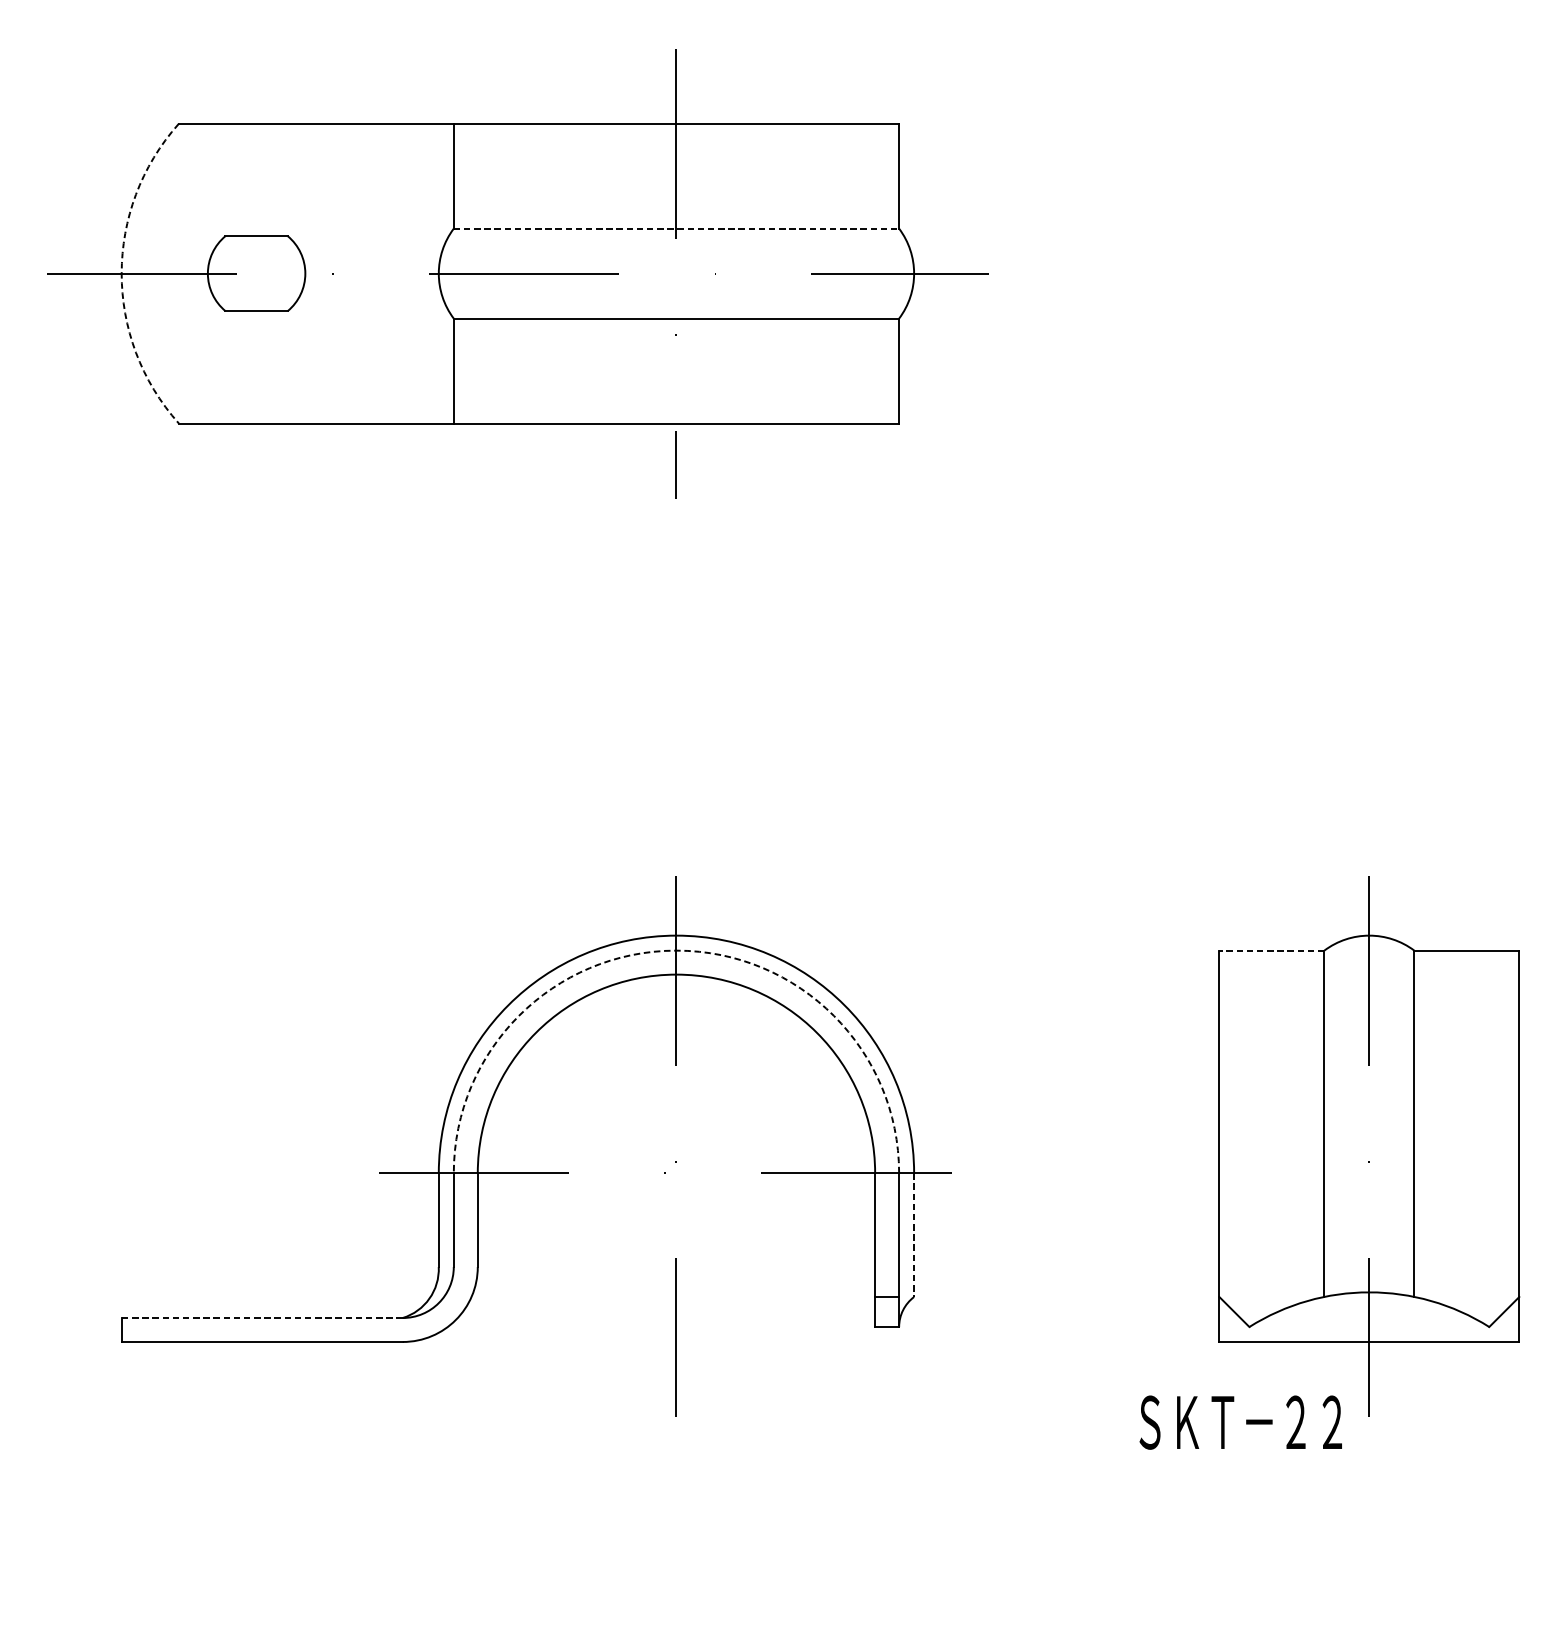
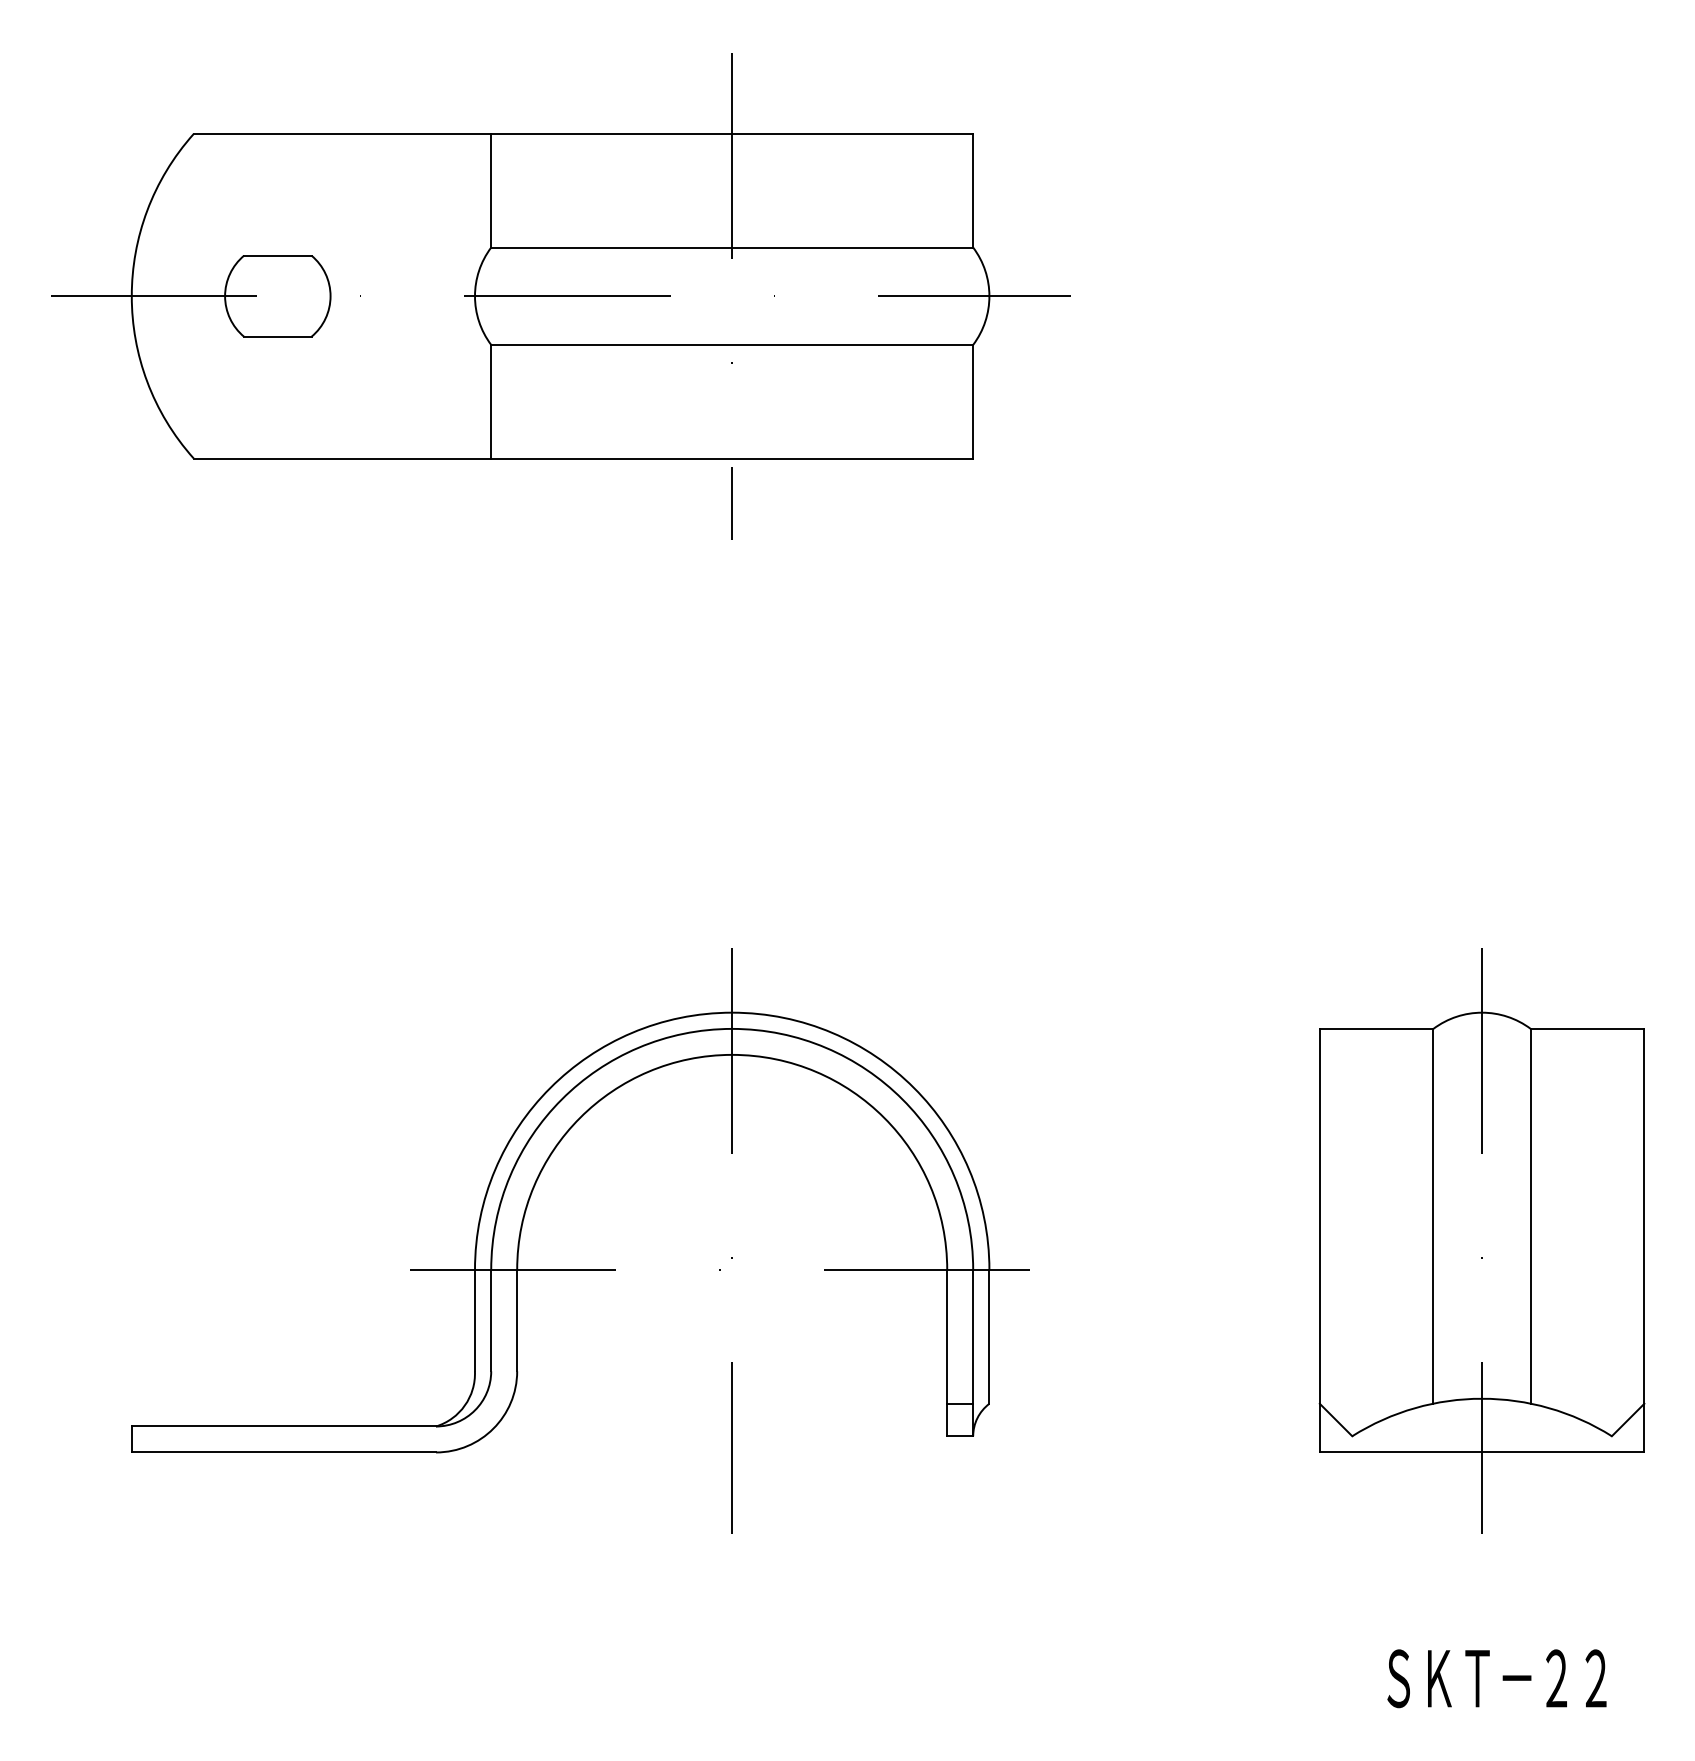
line: (676, 228) -> (732, 247), dashed -> solid
arc: (121, 273) -> (131, 296), dashed -> solid
arc: (676, 950) -> (732, 1028), dashed -> solid
line: (1271, 950) -> (1376, 1028), dashed -> solid
line: (914, 1234) -> (989, 1336), dashed -> solid
line: (261, 1318) -> (283, 1426), dashed -> solid
text: (1240, 1422) -> (1496, 1678), moved

